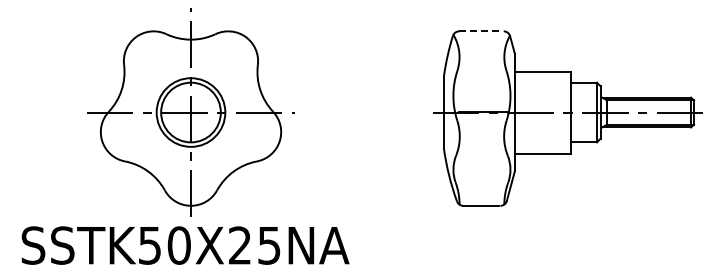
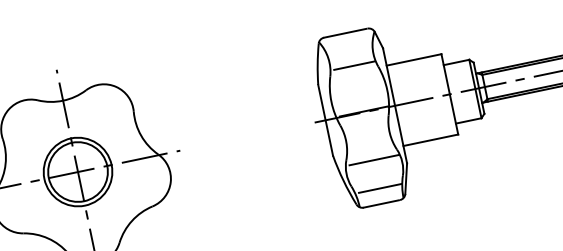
line: (480, 31) -> (344, 33), dashed -> solid
line: (482, 64) -> (353, 65), added
line: (483, 161) -> (374, 160), added
line: (482, 190) -> (379, 188), added

